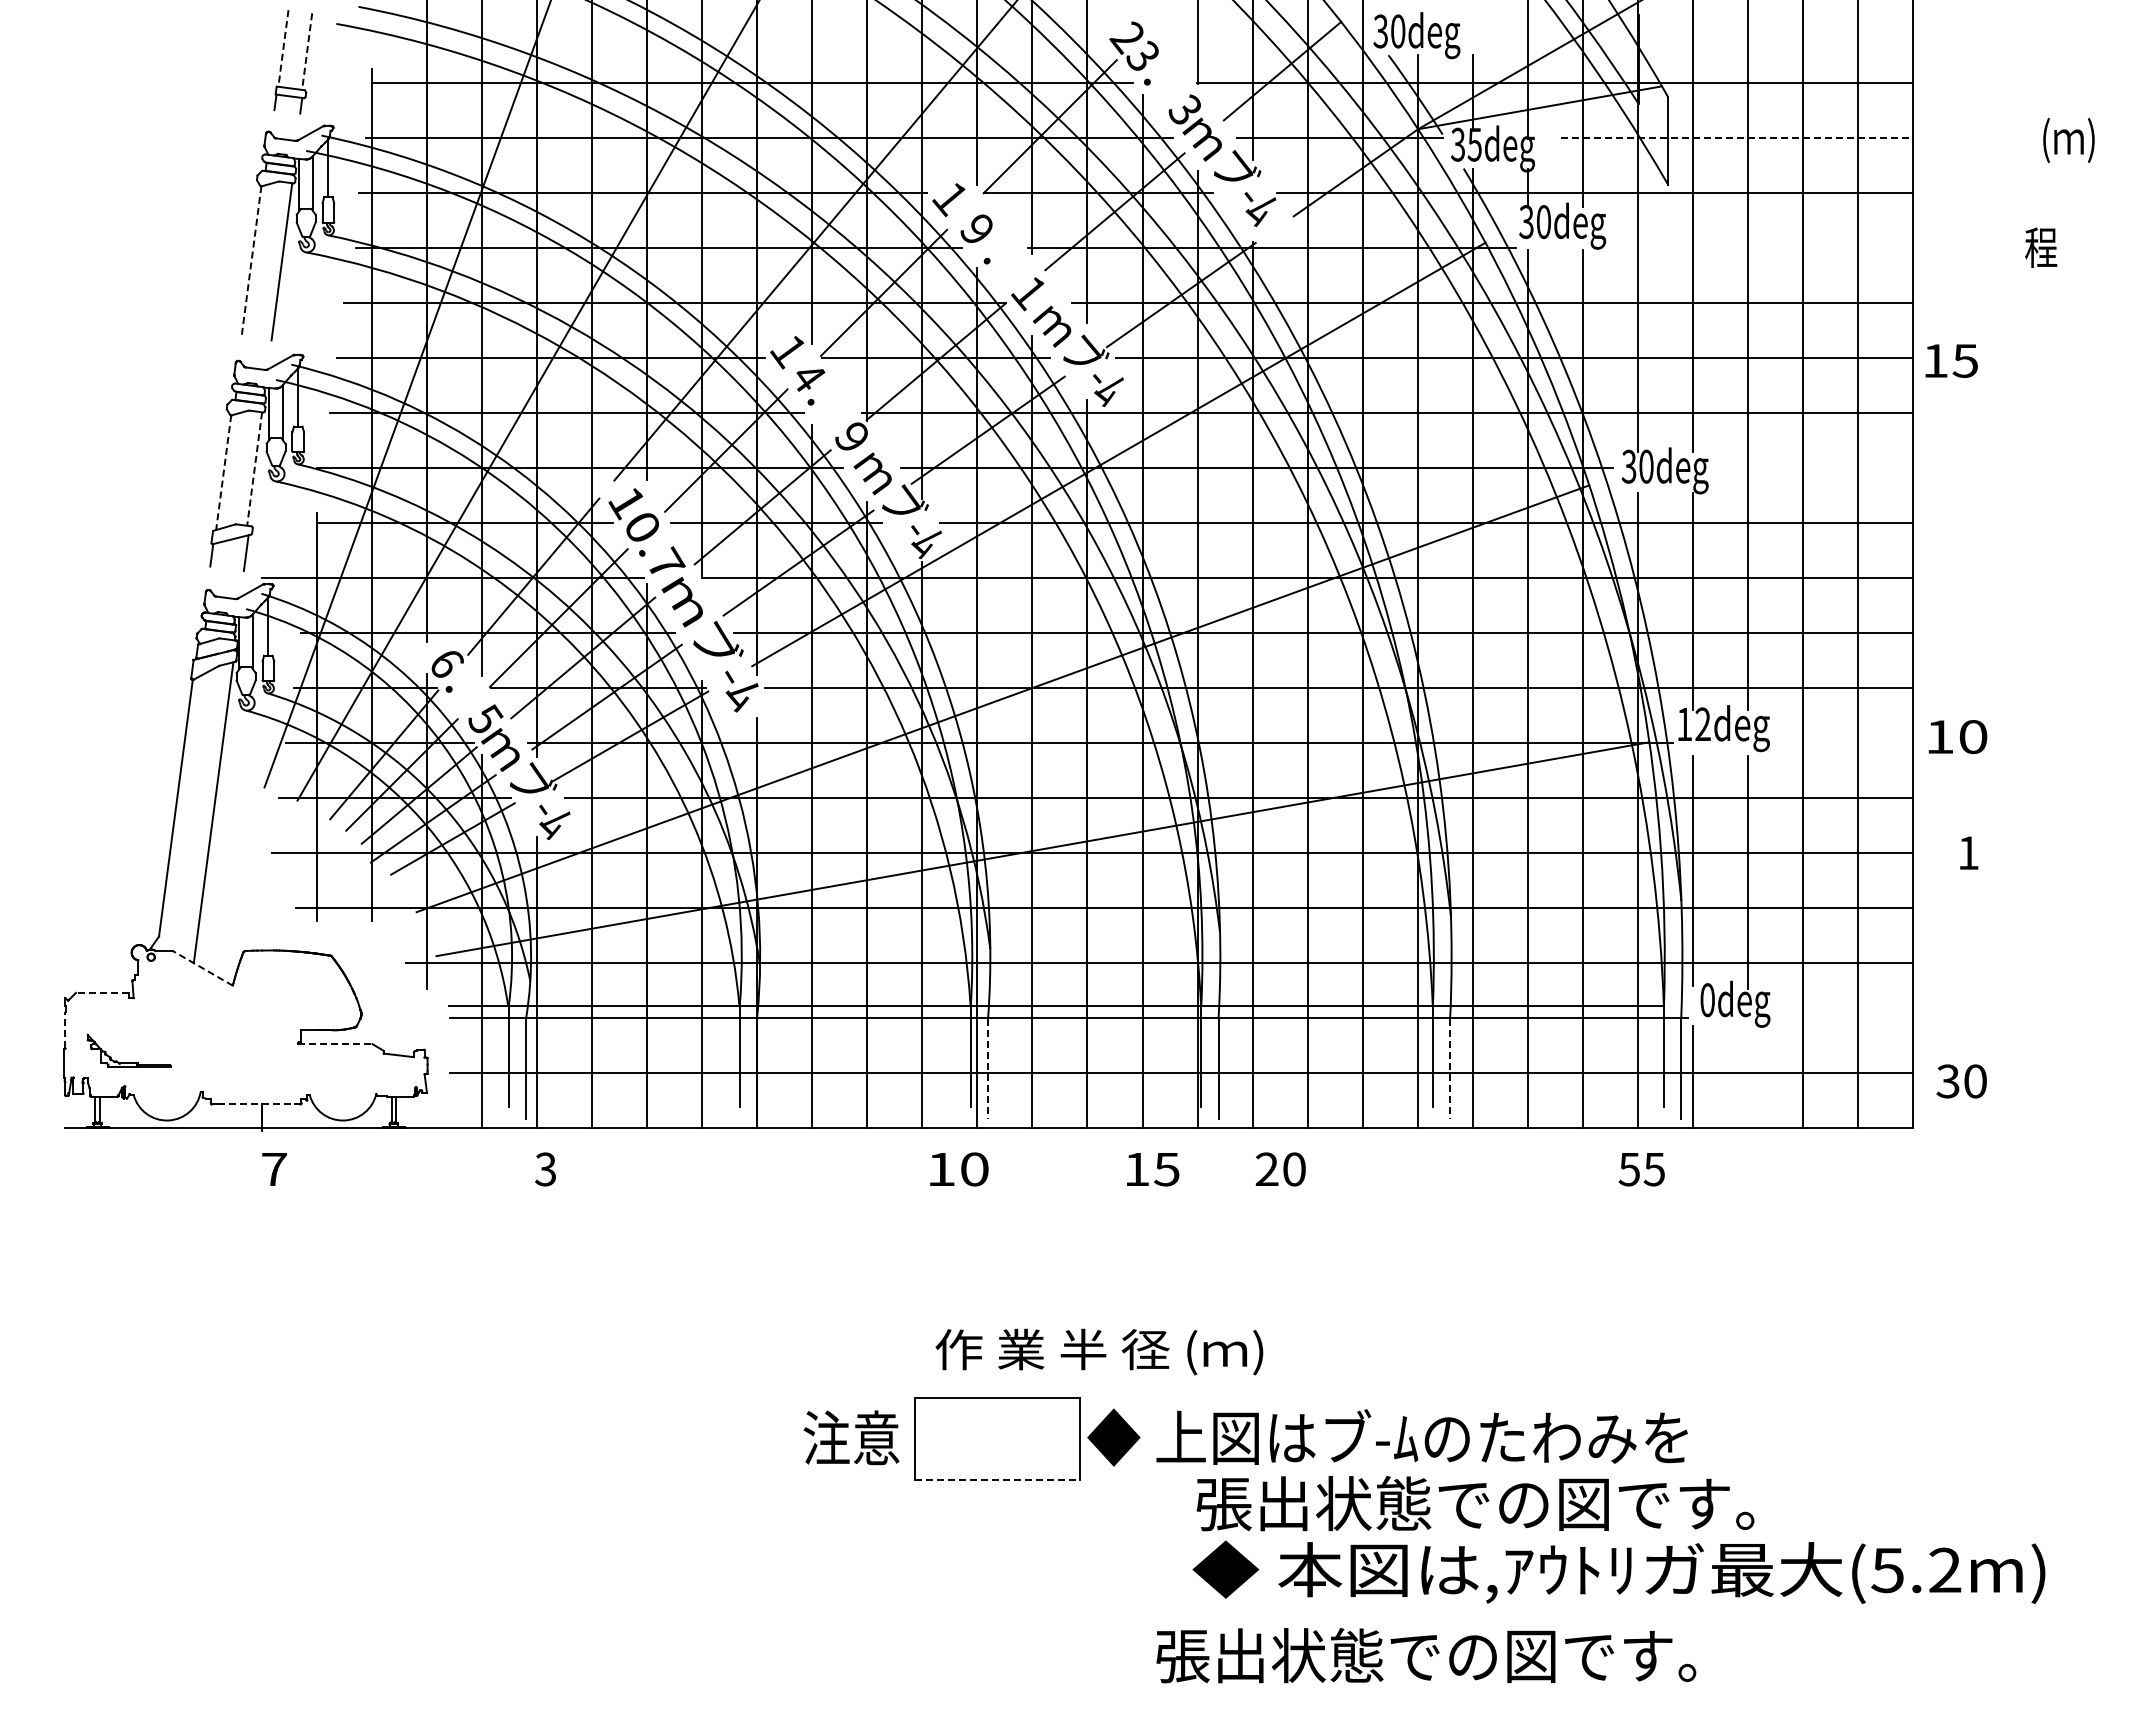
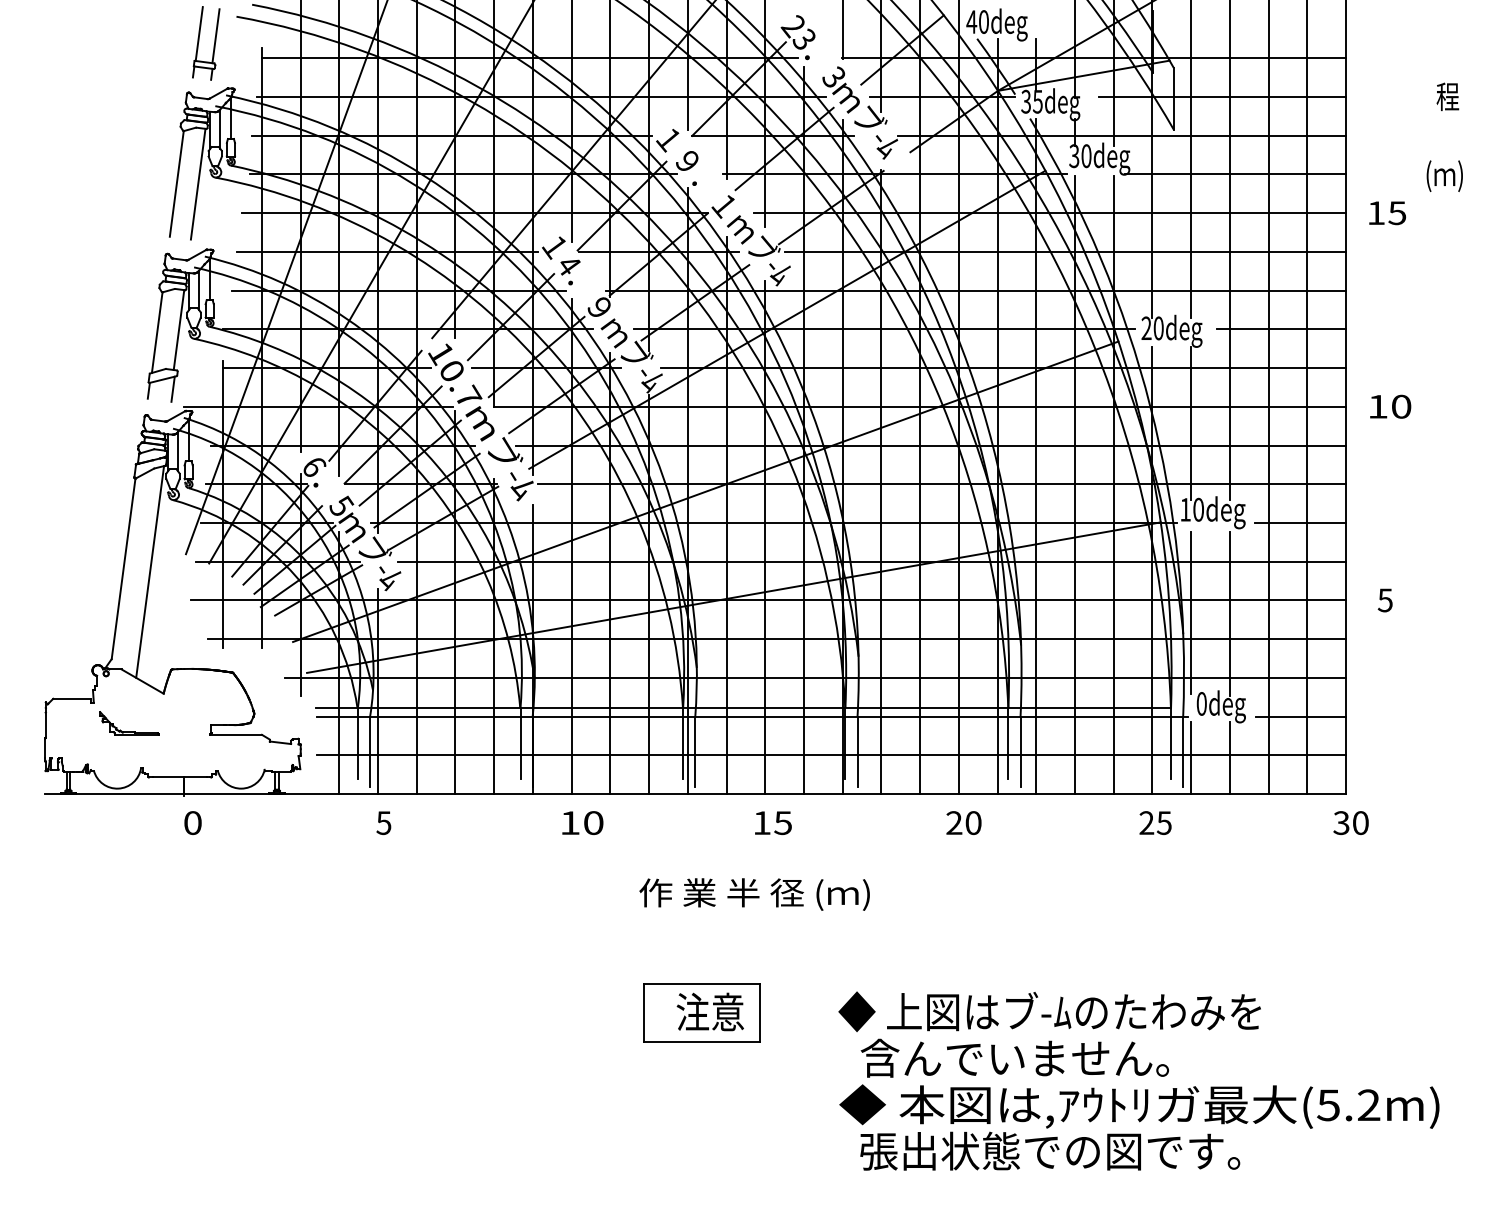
text: (1380, 31) -> (971, 22), 30deg -> 40deg
line: (283, 48) -> (199, 34), dashed -> solid
line: (307, 51) -> (216, 36), dashed -> solid
line: (1736, 137) -> (1222, 96), dashed -> solid
text: (2067, 140) -> (1455, 98), (ｍ) -> 程
line: (1755, 248) -> (1235, 174), added
text: (2051, 250) -> (1443, 176), 程 -> (ｍ)
line: (251, 261) -> (176, 183), dashed -> solid
text: (1951, 360) -> (1387, 212), moved
text: (1628, 466) -> (1146, 328), 30deg -> 20deg
line: (1820, 468) -> (1281, 329), added
line: (254, 469) -> (178, 330), dashed -> solid
line: (223, 472) -> (157, 332), dashed -> solid
text: (1702, 724) -> (1198, 509), 12deg -> 10deg
text: (1957, 737) -> (1390, 407), moved
line: (1847, 743) -> (1300, 523), added
text: (1967, 853) -> (1384, 600), 1 -> 5
line: (203, 968) -> (143, 681), dashed -> solid
line: (102, 992) -> (71, 698), dashed -> solid
line: (1848, 1018) -> (1300, 716), added
line: (65, 1030) -> (45, 725), dashed -> solid
line: (335, 1044) -> (235, 735), dashed -> solid
part: (128, 1062) -> (128, 731), moved
line: (988, 1068) -> (695, 752), dashed -> solid
line: (1450, 1068) -> (1020, 752), dashed -> solid
line: (1747, 1077) -> (1229, 758), added
text: (1961, 1081) -> (1350, 823), moved
line: (257, 1103) -> (181, 776), dashed -> solid
text: (274, 1169) -> (192, 823), 7 -> 0
text: (545, 1169) -> (383, 823), 3 -> 5
text: (959, 1169) -> (582, 823), moved
text: (1153, 1169) -> (773, 823), moved
text: (1280, 1169) -> (963, 823), moved
text: (1628, 1169) -> (1146, 823), 55 -> 25
text: (1099, 1351) -> (754, 894), moved
text: (851, 1437) -> (710, 1011), moved
text: (1387, 1437) -> (1049, 1011), moved
line: (997, 1480) -> (701, 1042), dashed -> solid
text: (1475, 1503) -> (1038, 1058), 張出状態での図です｡ -> 含んでいません｡
text: (1426, 1655) -> (1050, 1151), moved

